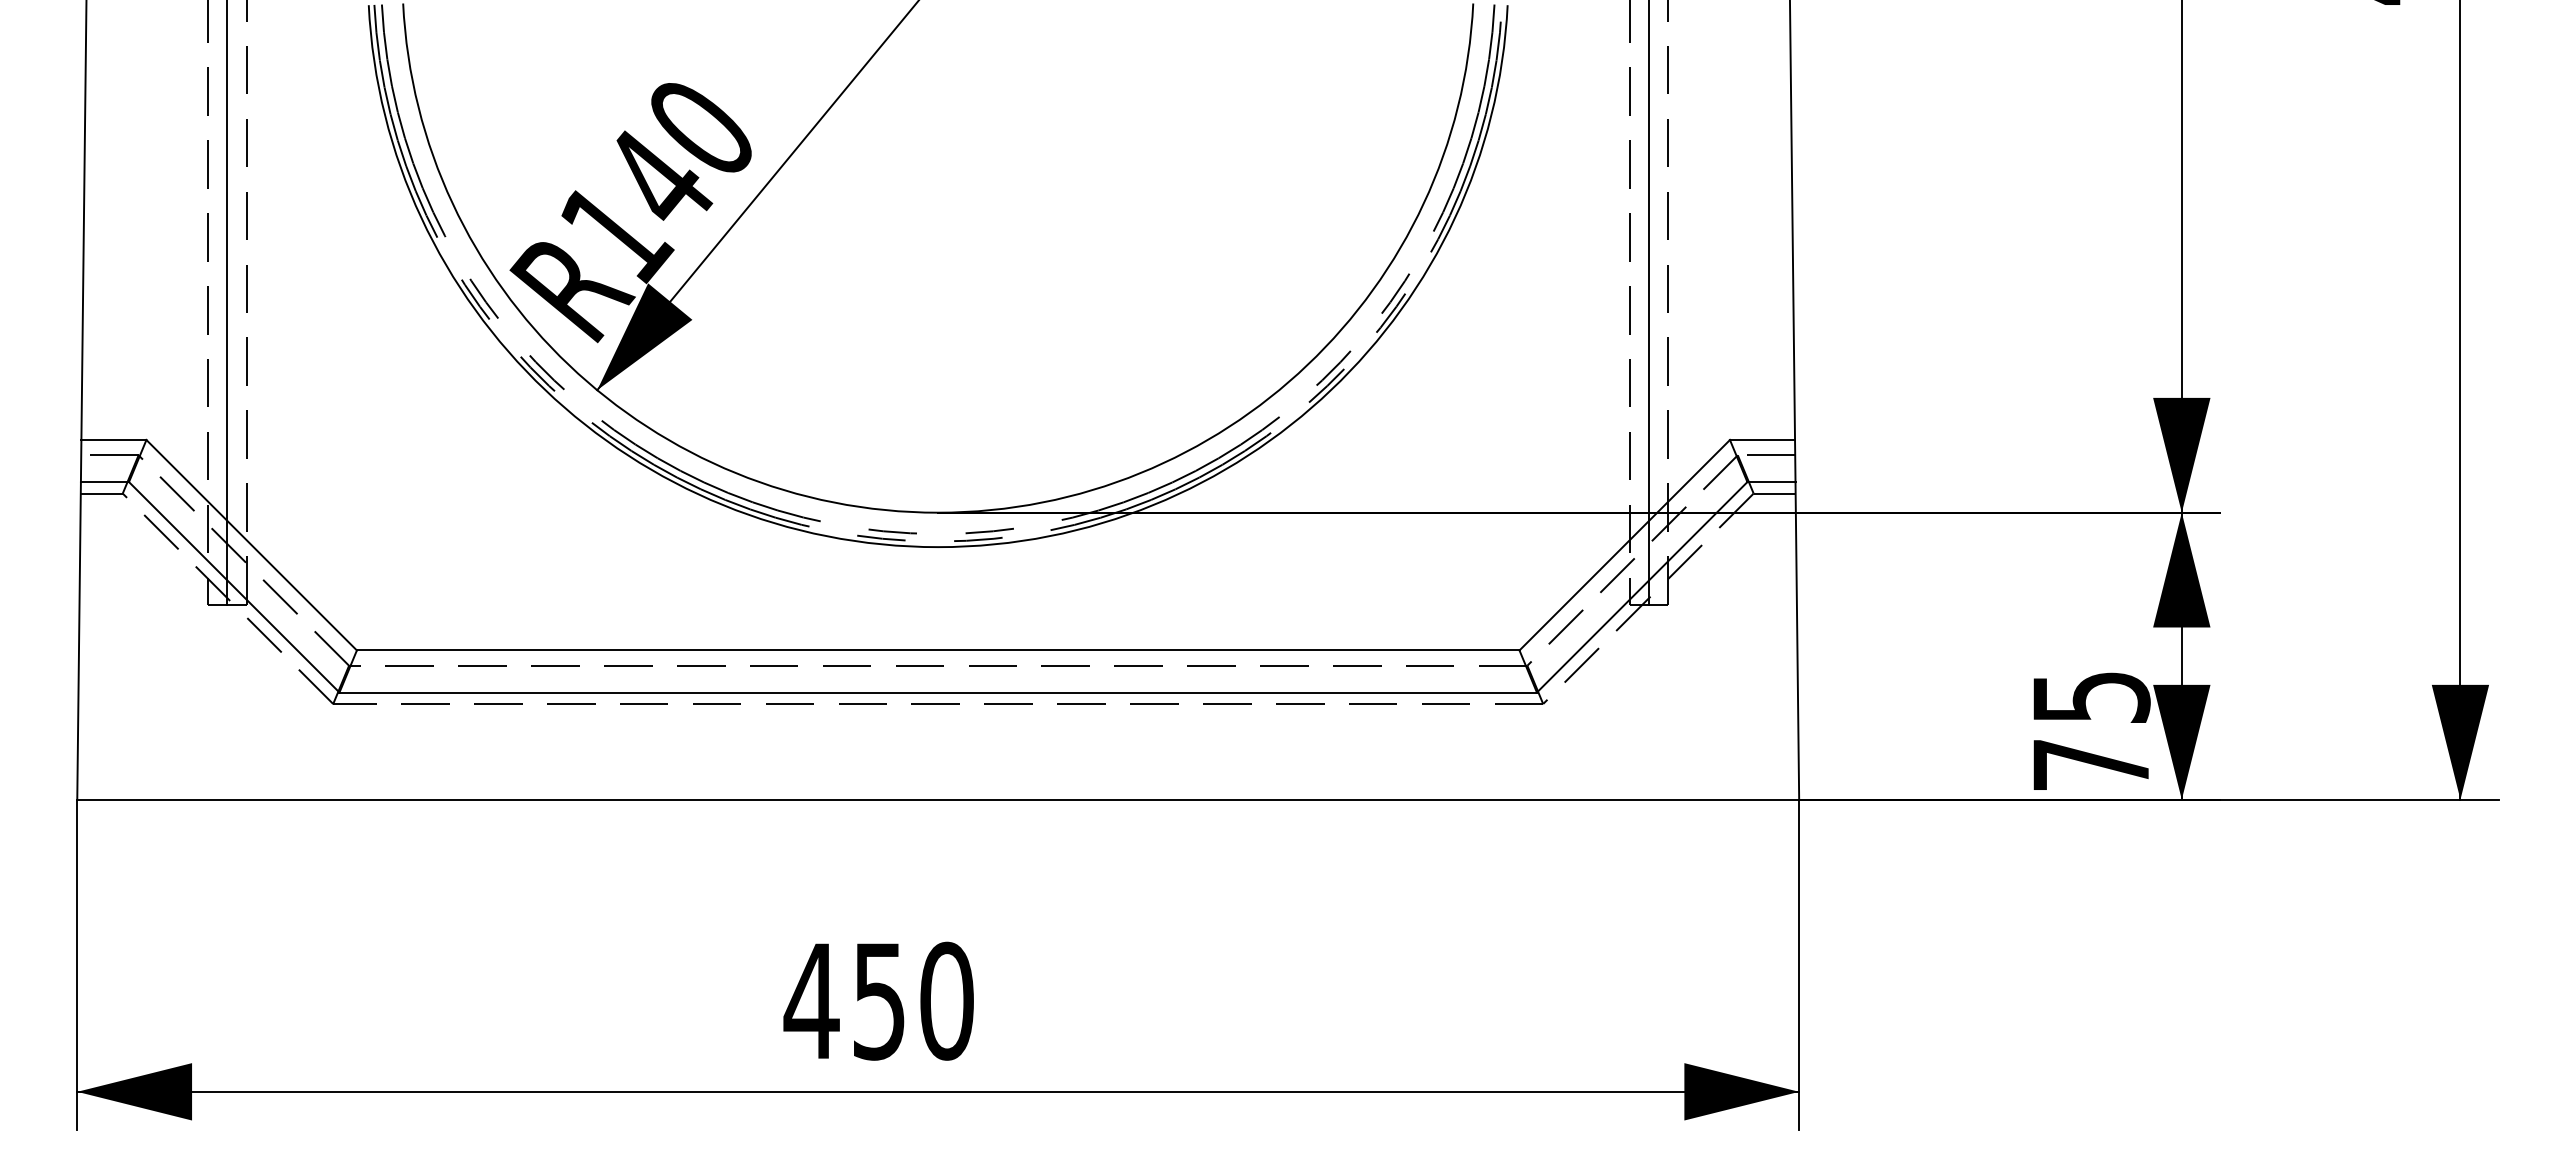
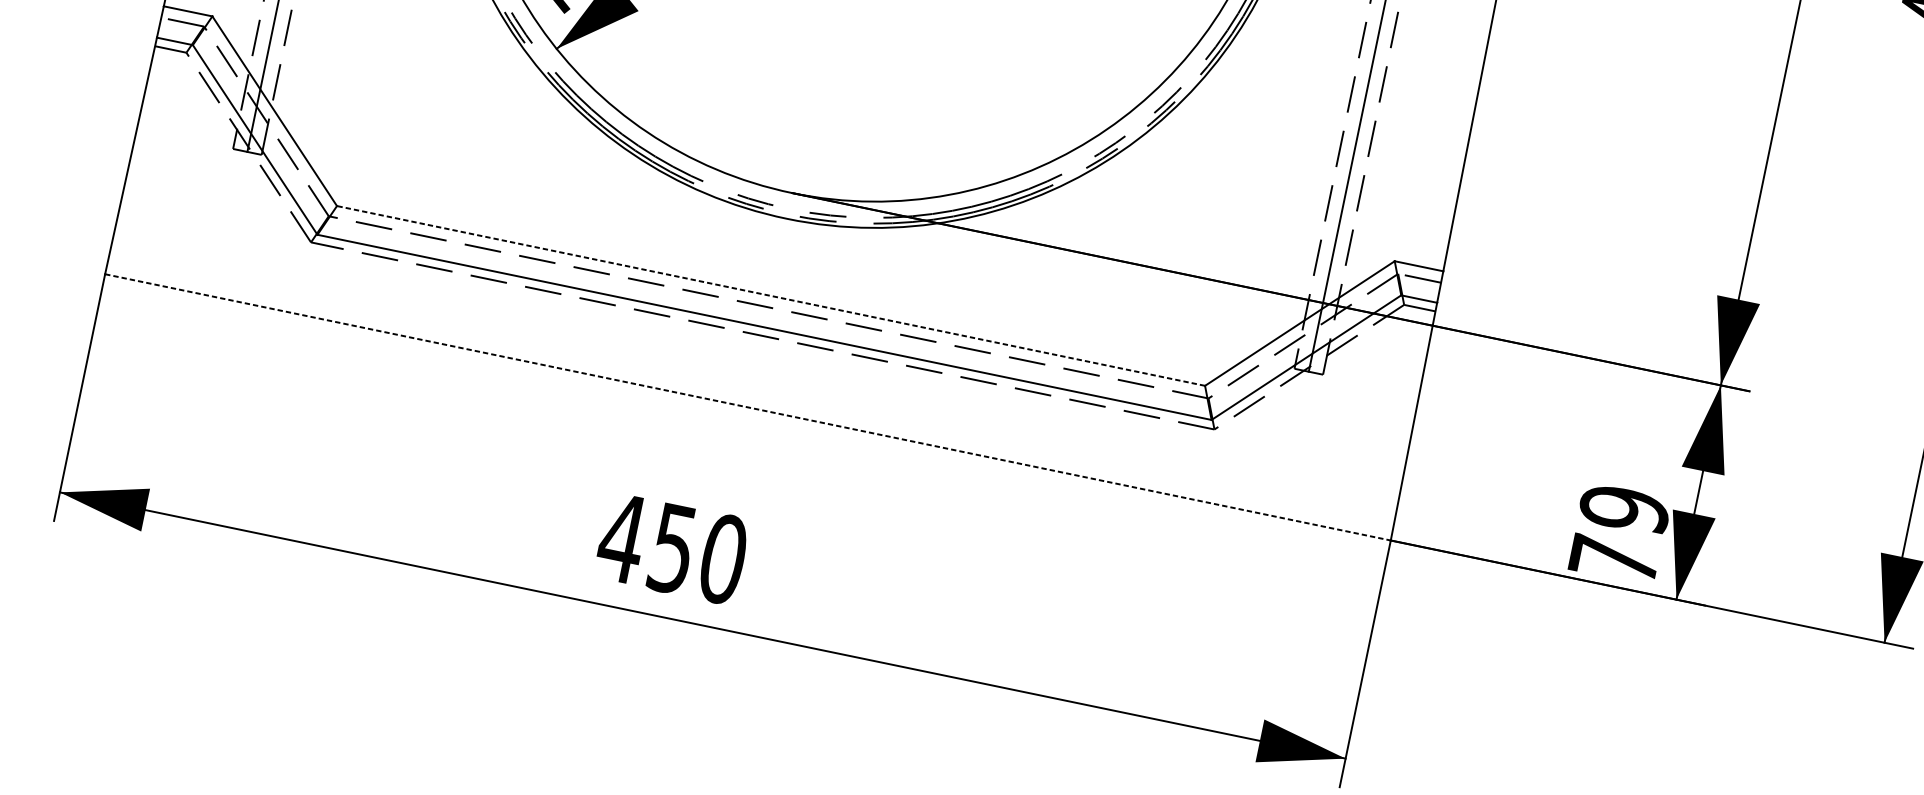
line: (937, 650) -> (770, 295), solid -> dashed
text: (2090, 697) -> (1624, 509), 75 -> 79
line: (938, 799) -> (748, 407), solid -> dashed

